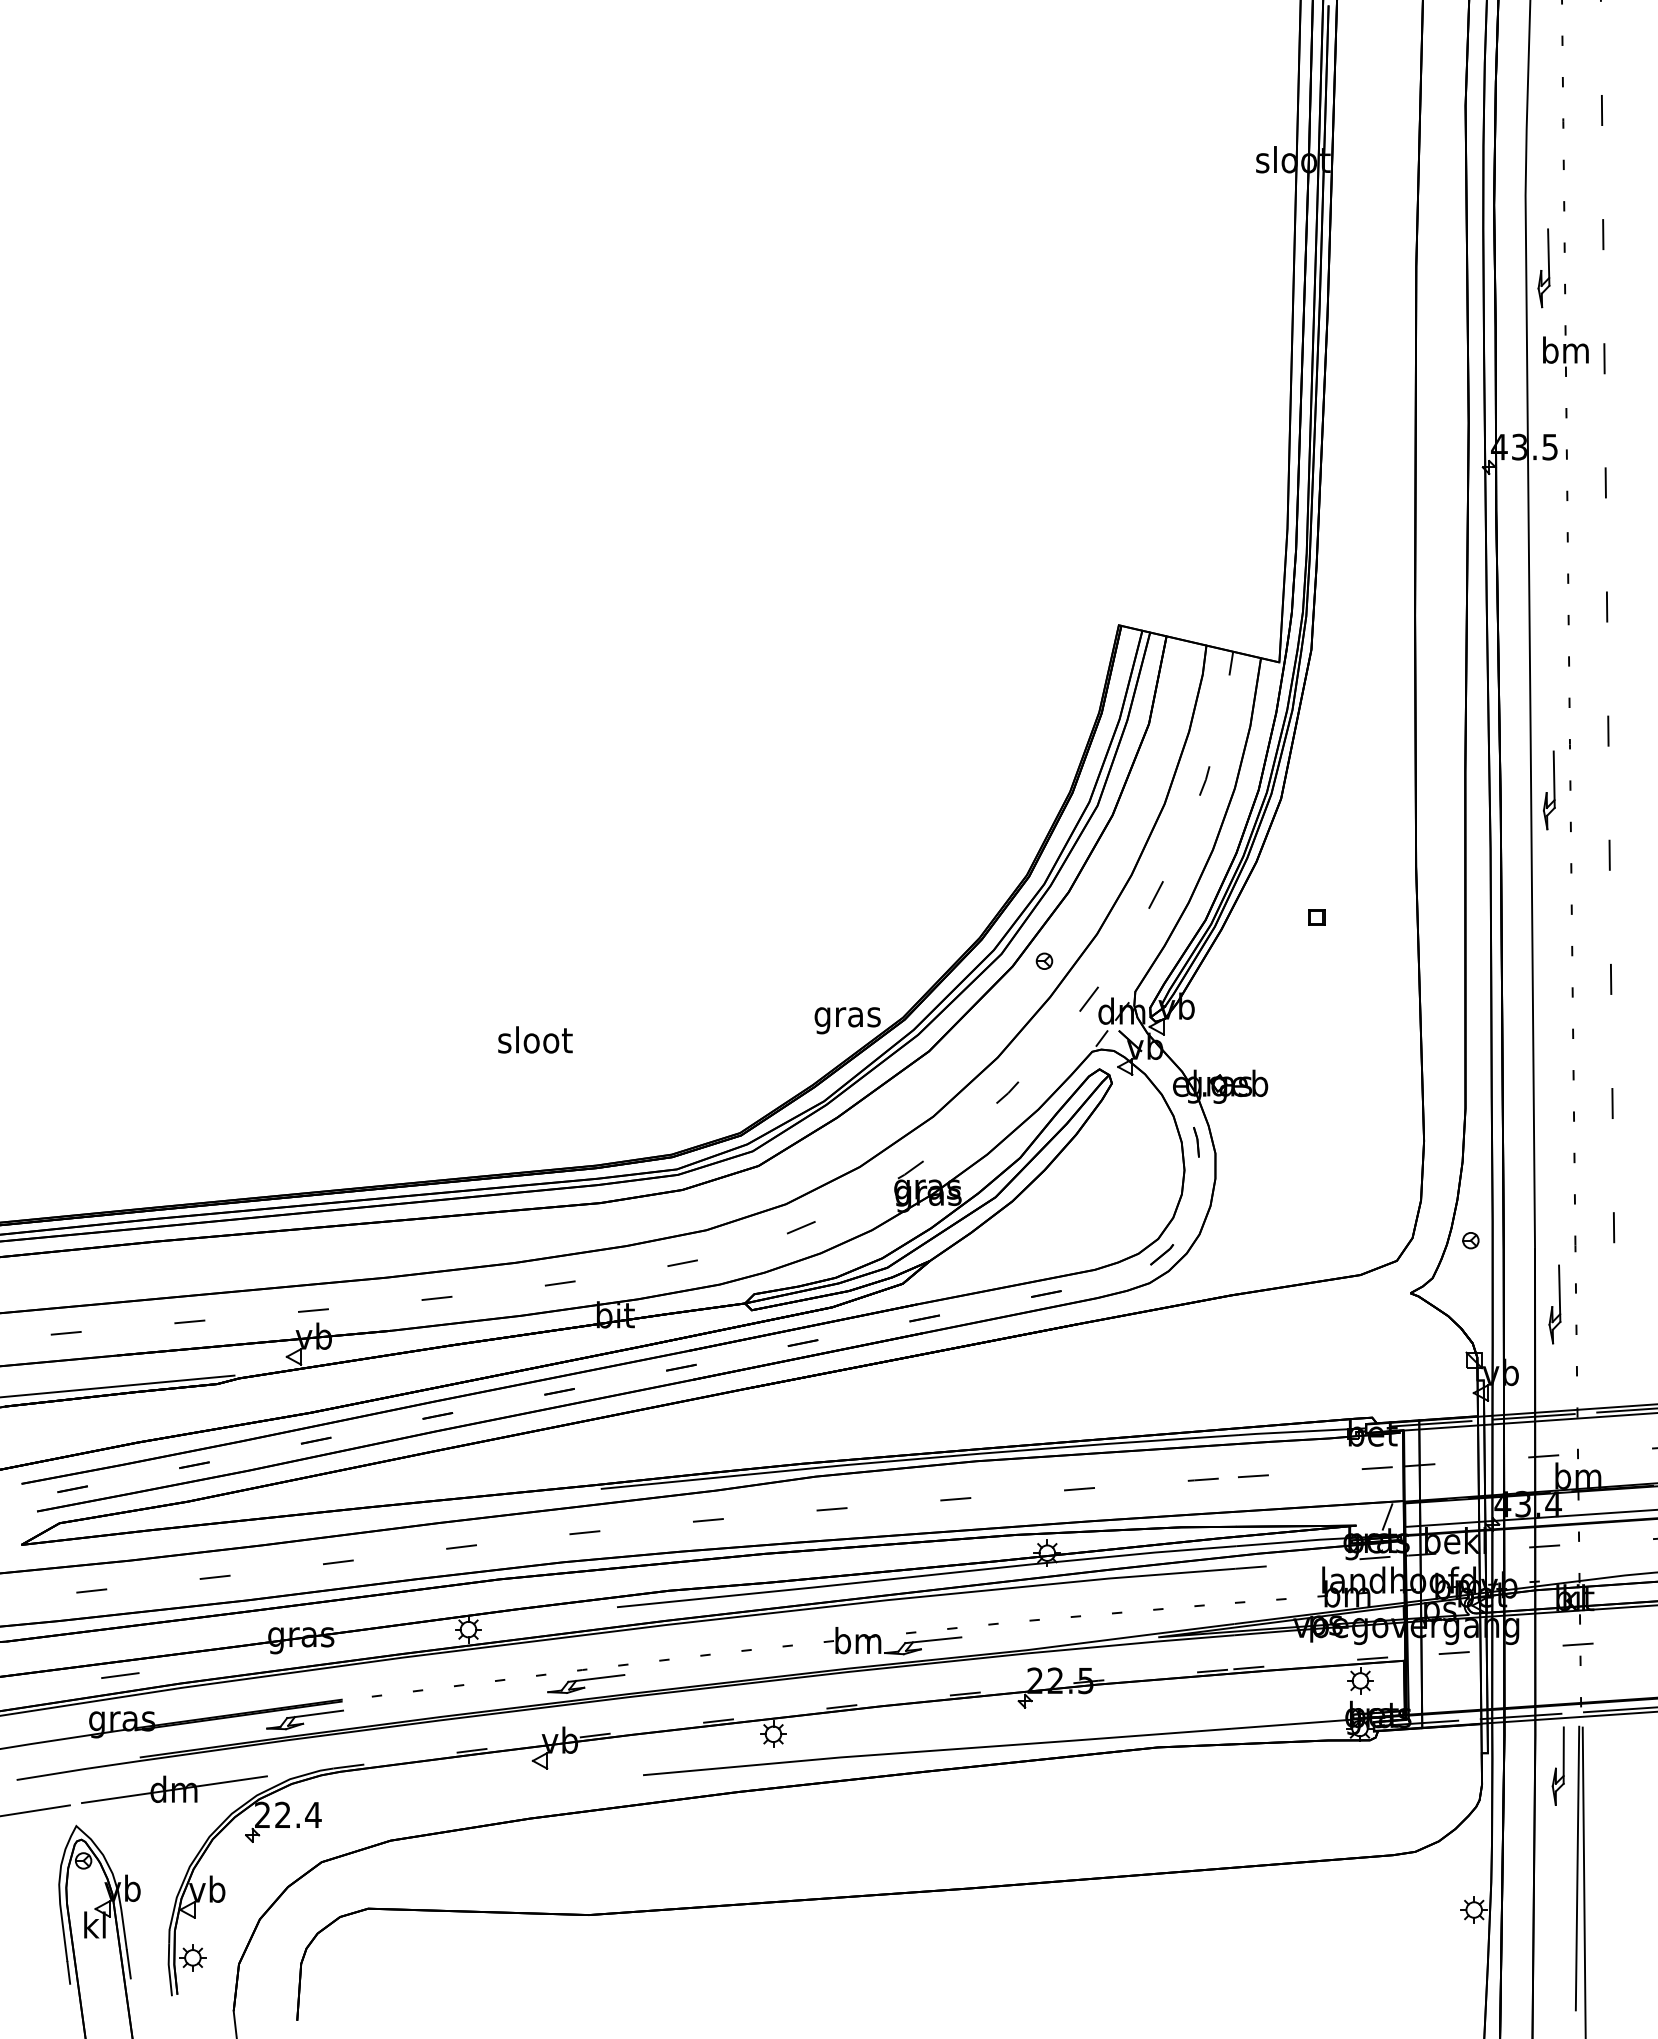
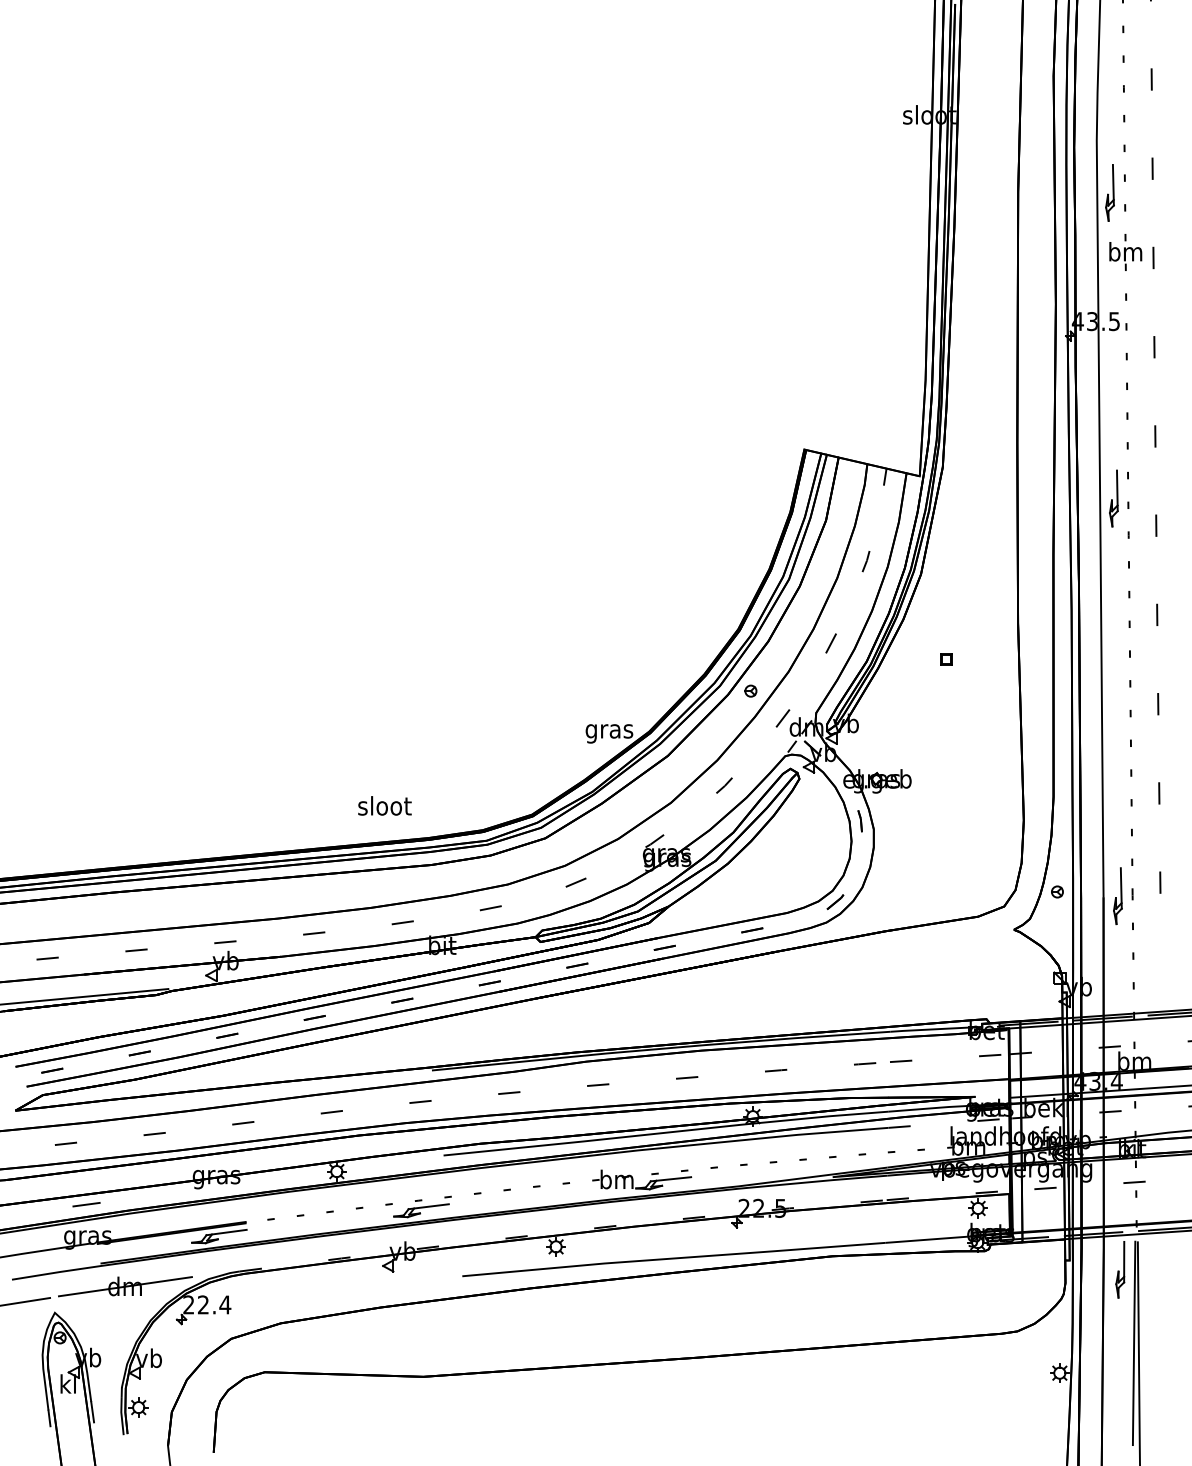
part: (1549, 790) -> (1113, 498), moved
text: (535, 1039) -> (385, 805), moved
part: (1554, 1304) -> (1117, 896), moved
line: (1387, 1516) -> (997, 1090), removed

